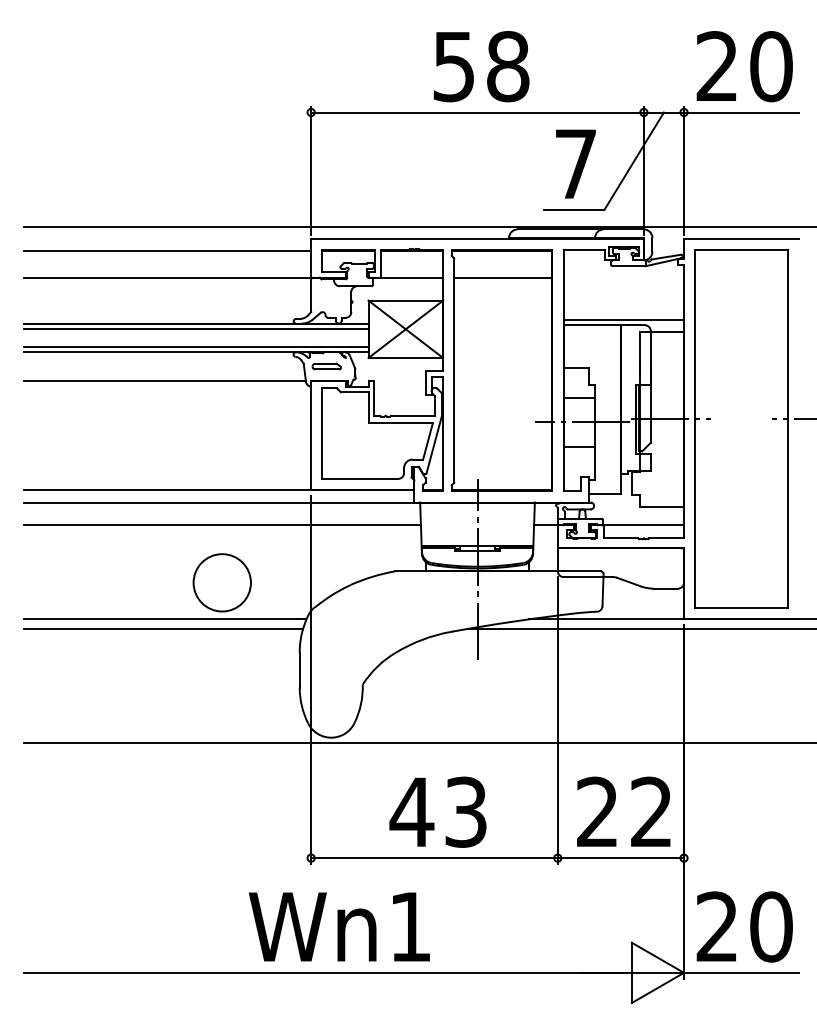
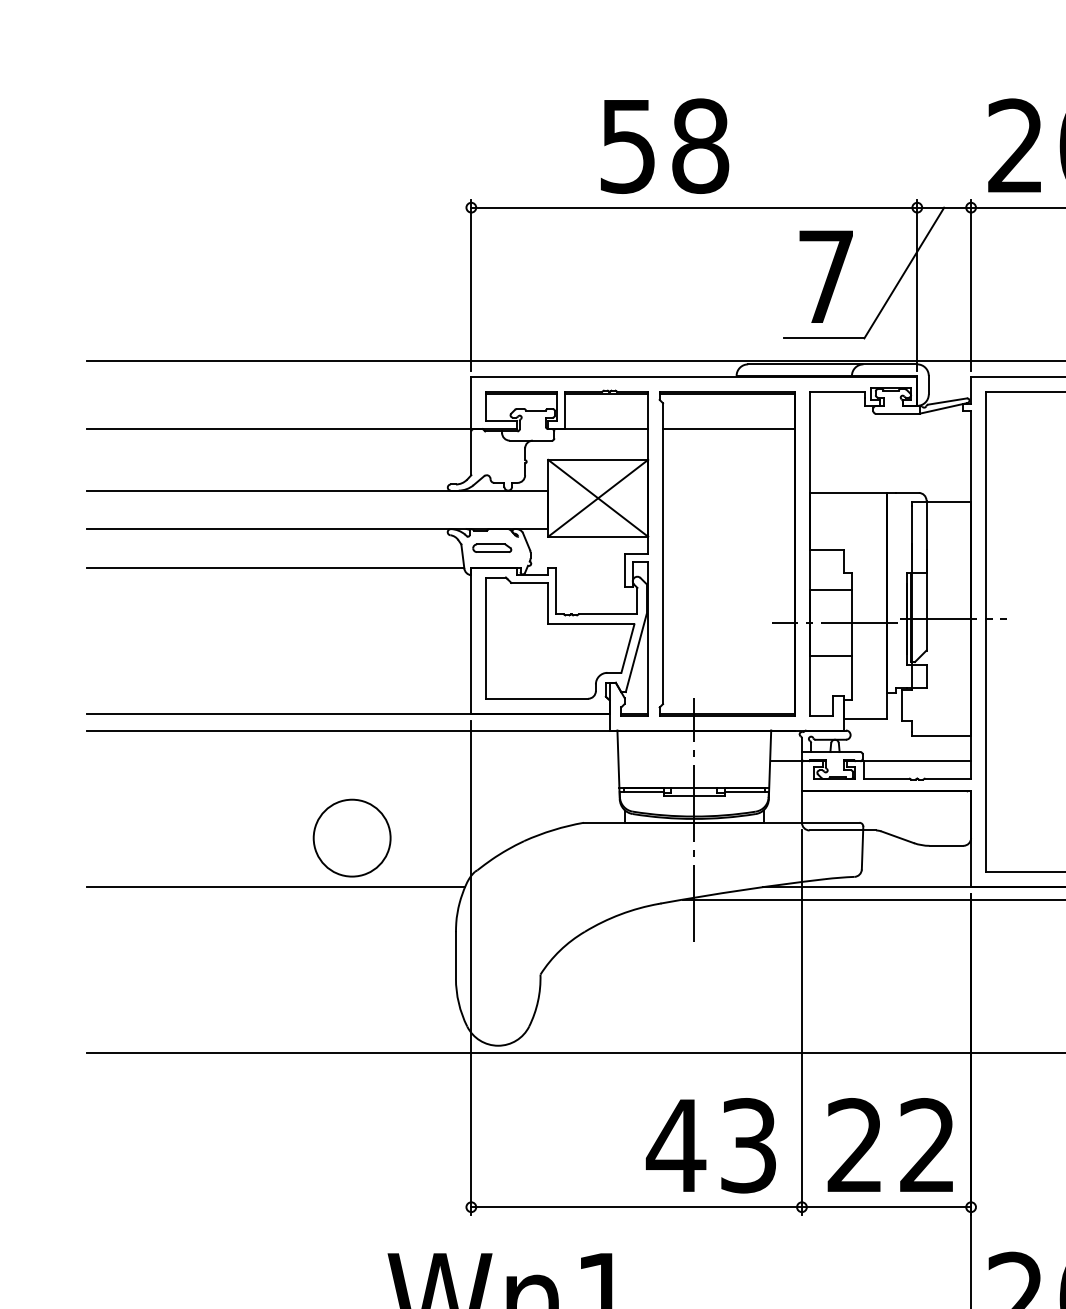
text: (481, 66) -> (664, 146), moved
line: (167, 251) -> (278, 394), removed
line: (623, 320) -> (890, 486), removed
line: (196, 329) -> (317, 498), removed
line: (196, 346) -> (317, 521), removed
line: (222, 525) -> (352, 761), removed
line: (163, 628) -> (273, 899), removed
text: (437, 811) -> (710, 1144), moved

